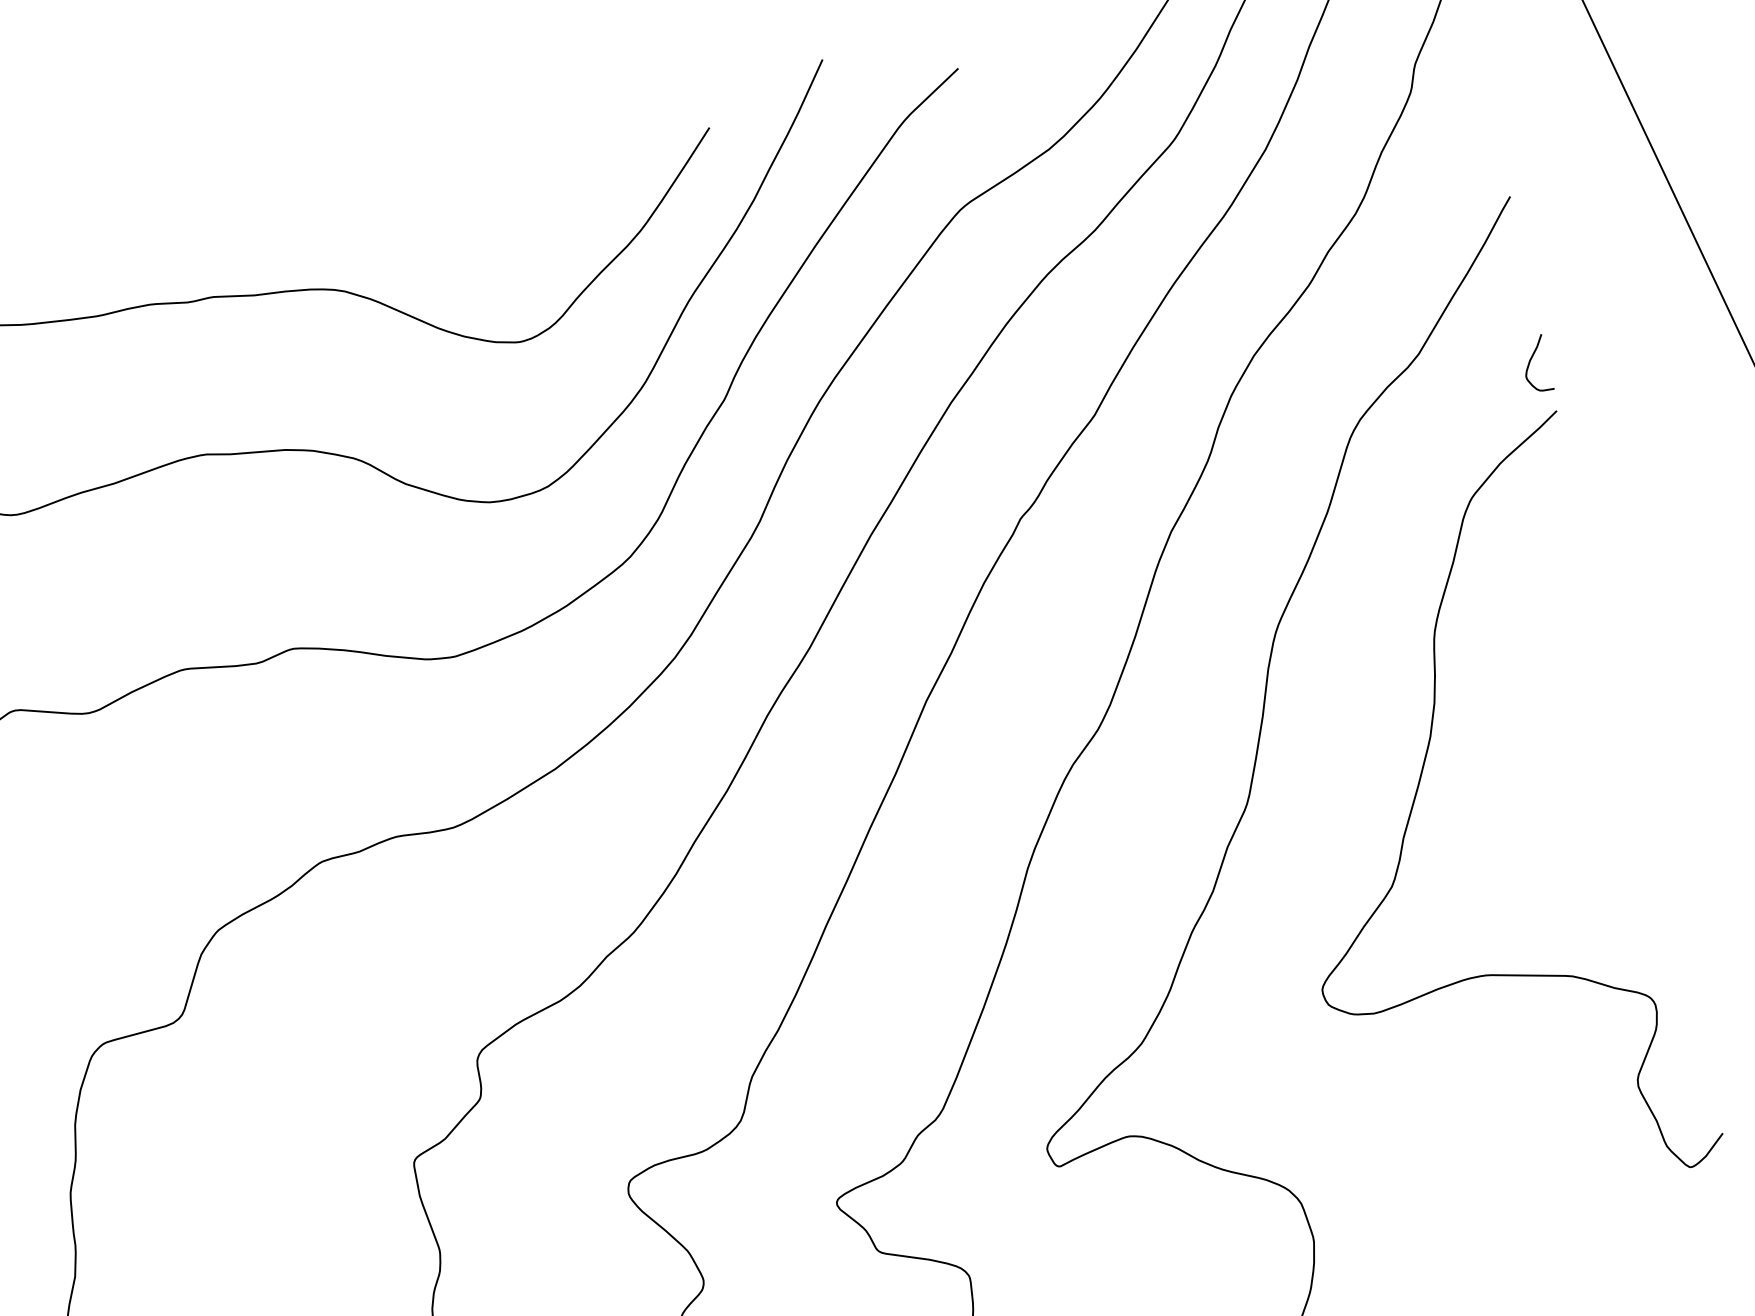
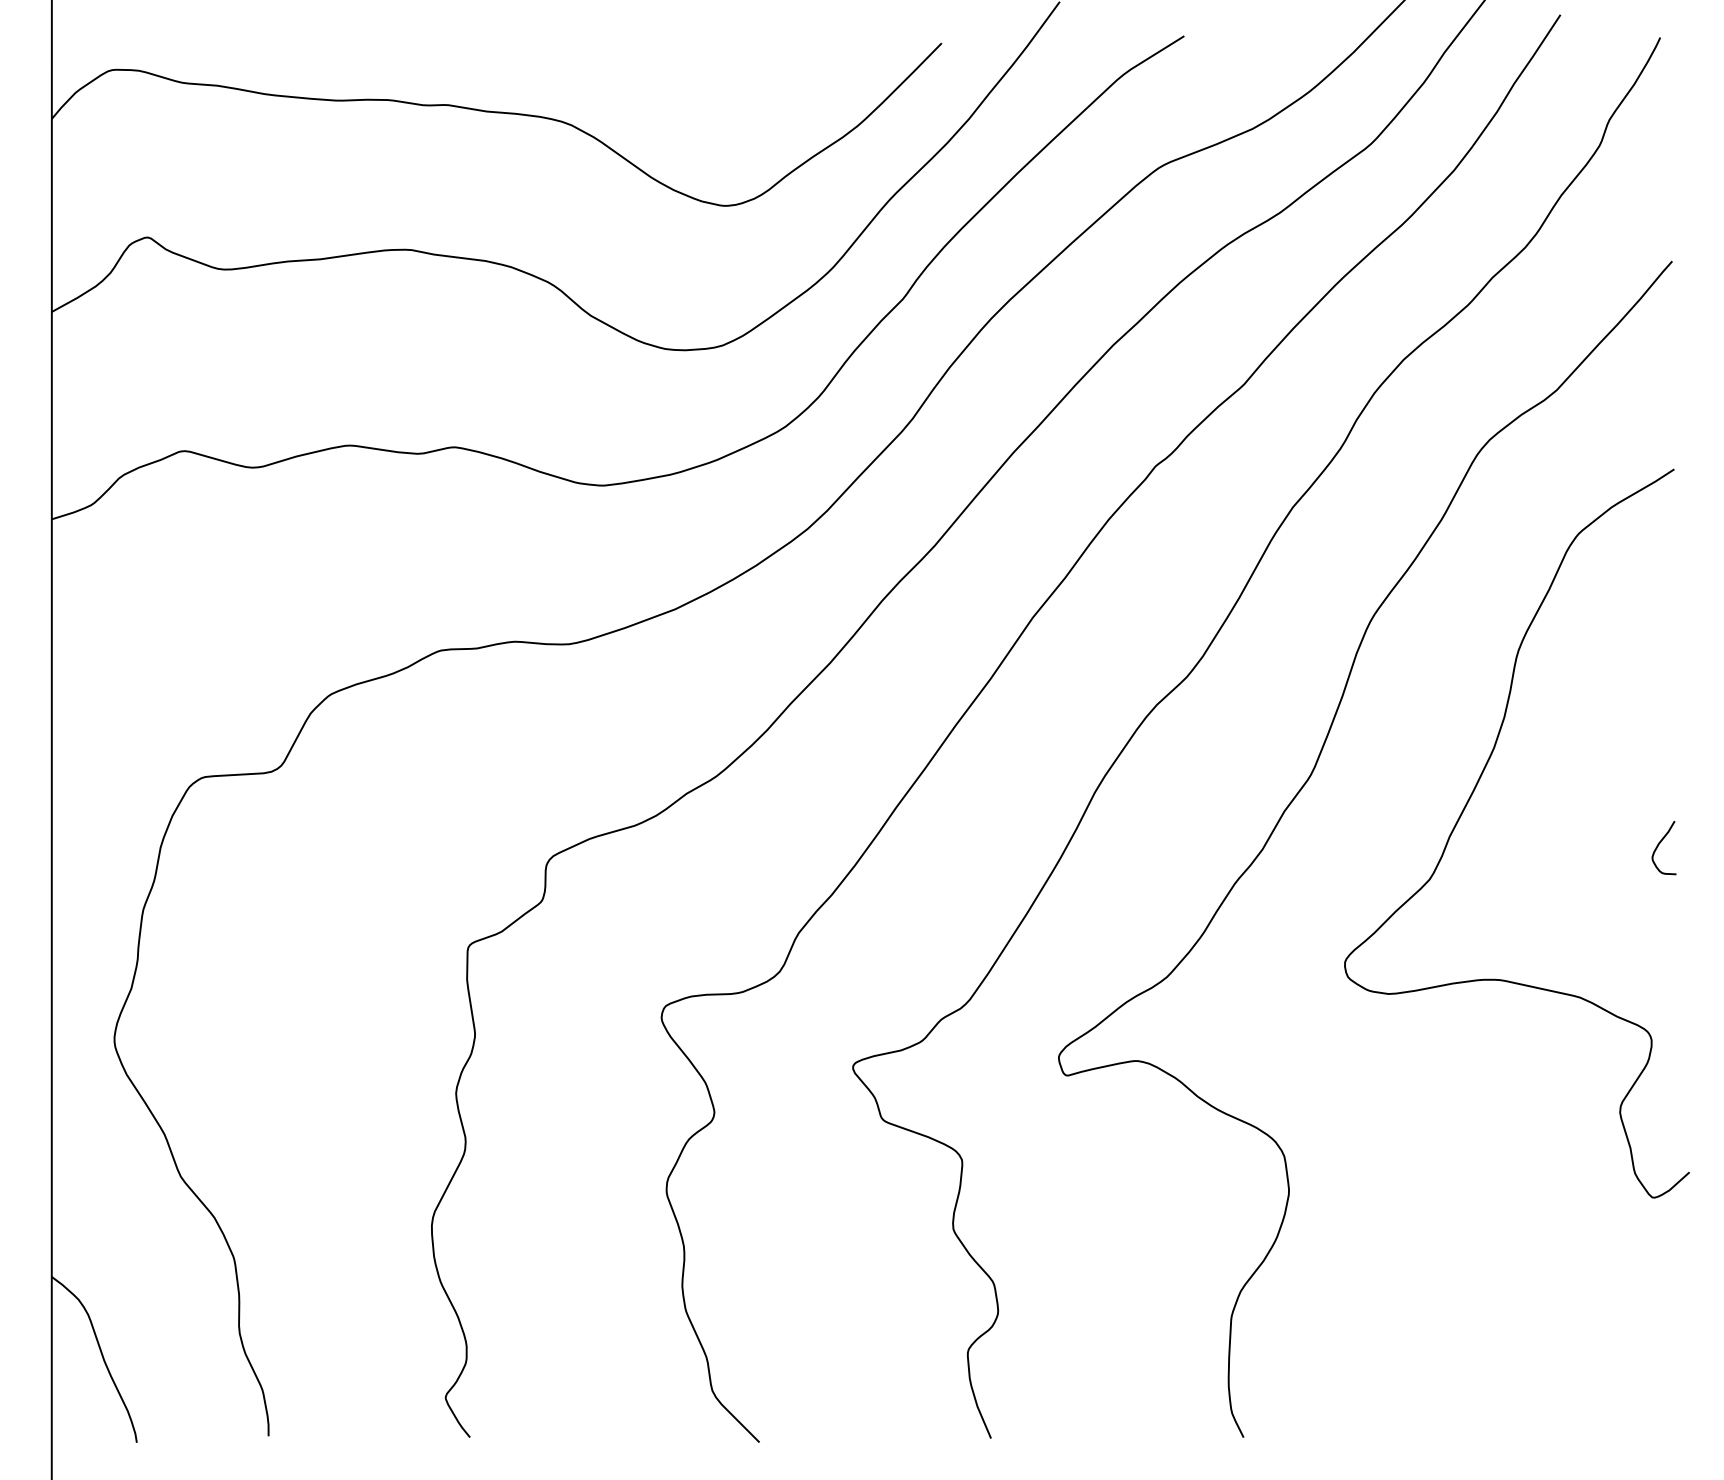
curve: (1530, 363) -> (1658, 846), moved

